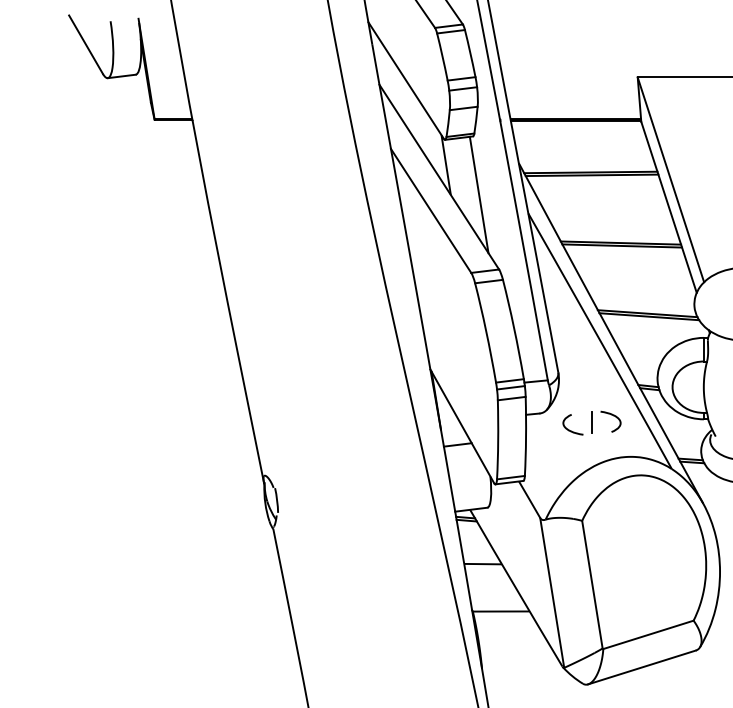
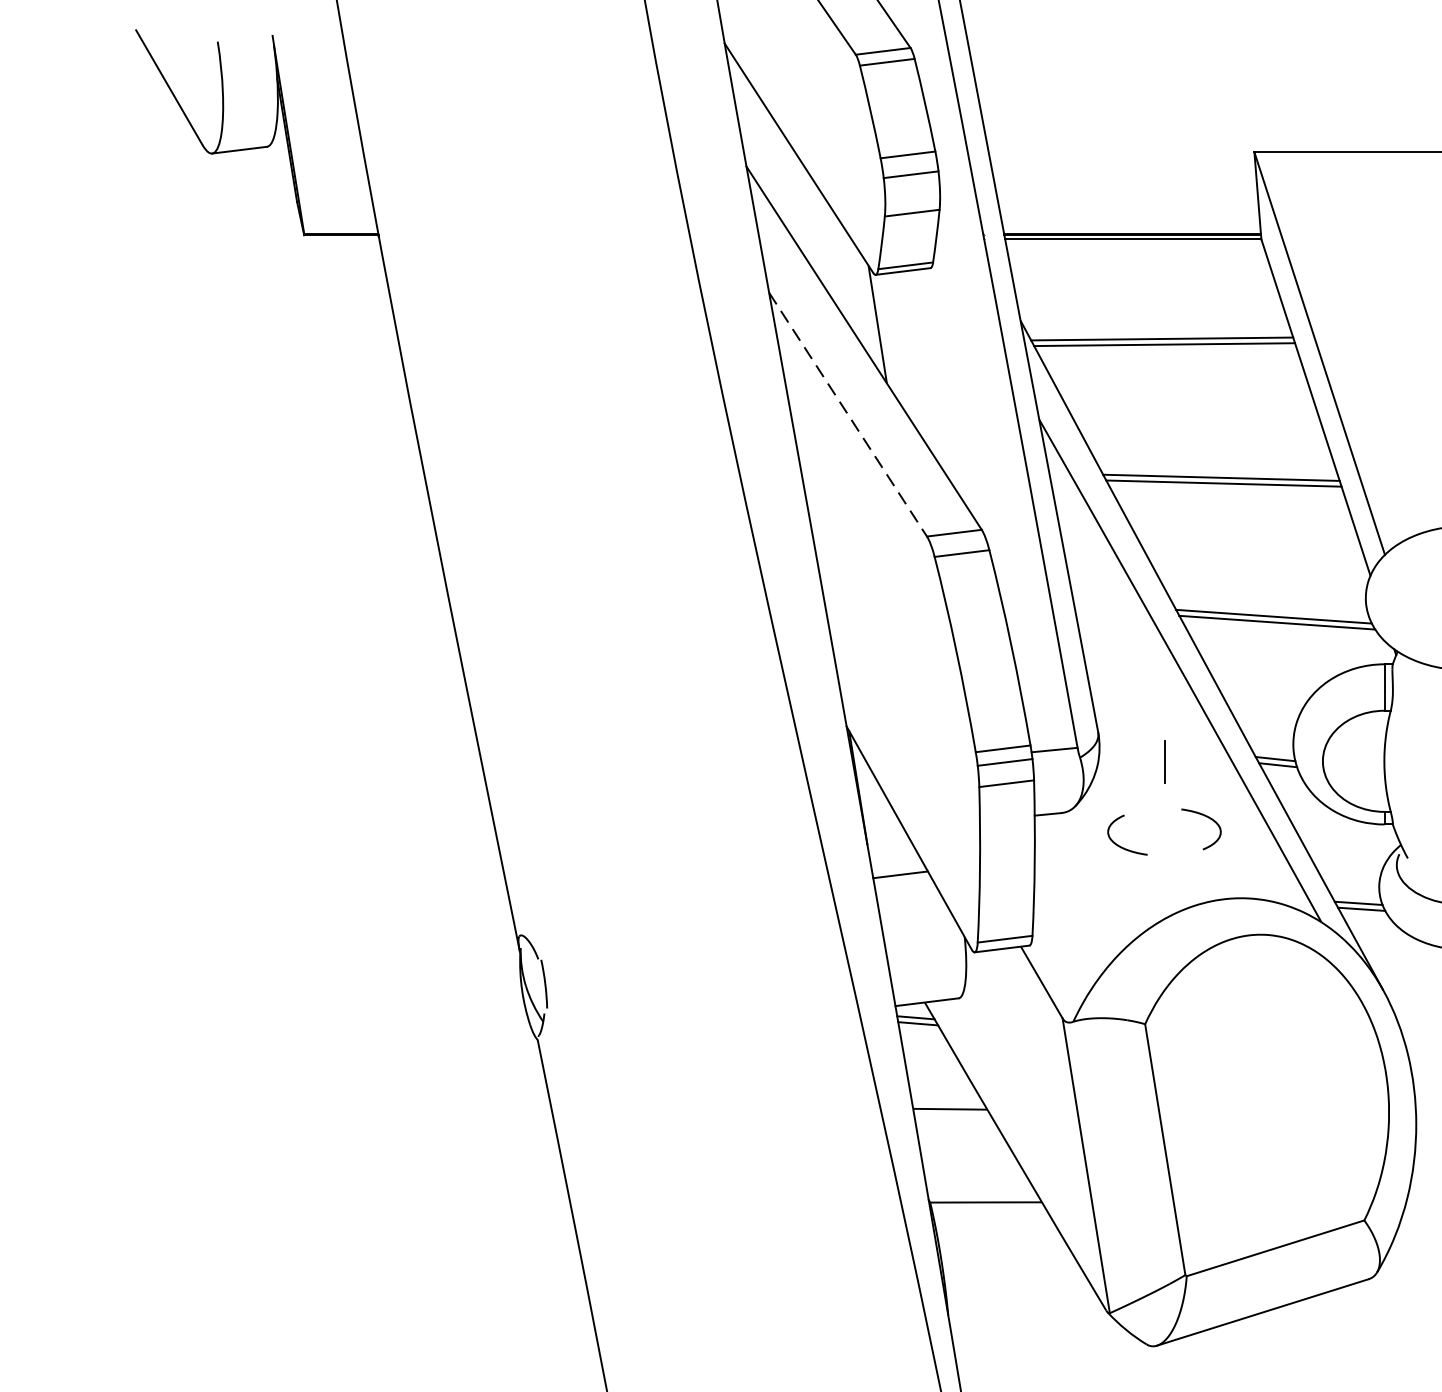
line: (478, 194) -> (941, 382), removed
line: (431, 210) -> (848, 413), solid -> dashed
line: (591, 422) -> (1163, 761), moved

